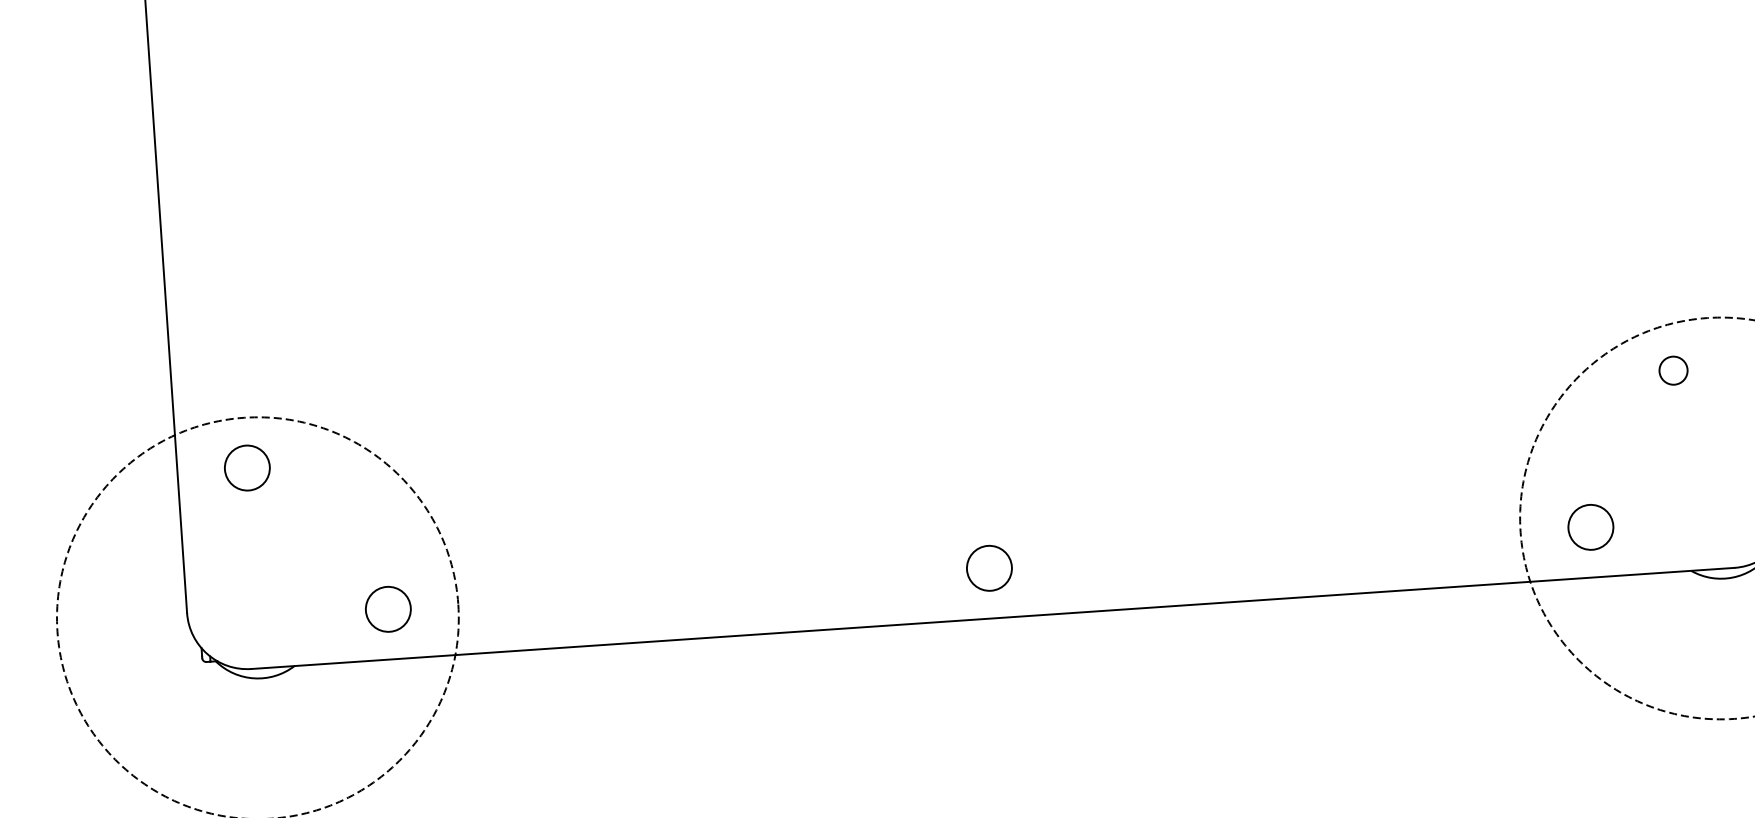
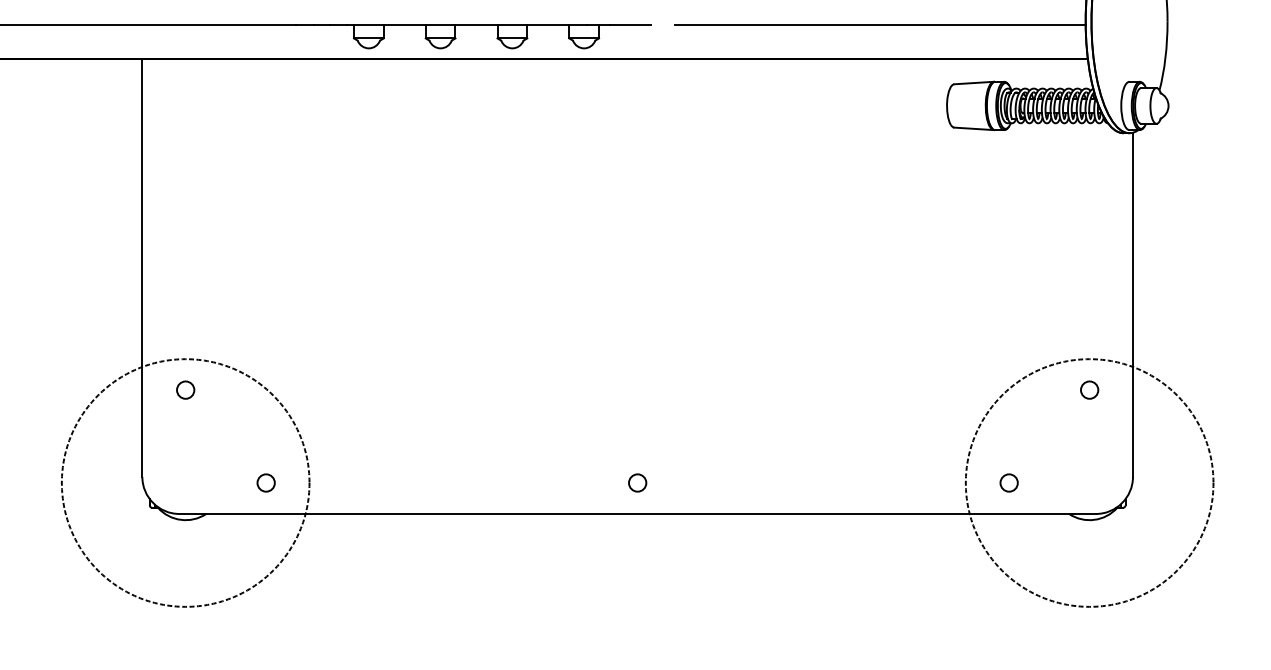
circle: (1673, 369) -> (1089, 389), moved
circle: (247, 466) -> (185, 389), size x0.62
circle: (1589, 526) -> (1008, 482), size x0.62
circle: (989, 567) -> (637, 482), size x0.62
circle: (387, 608) -> (265, 482), size x0.62

